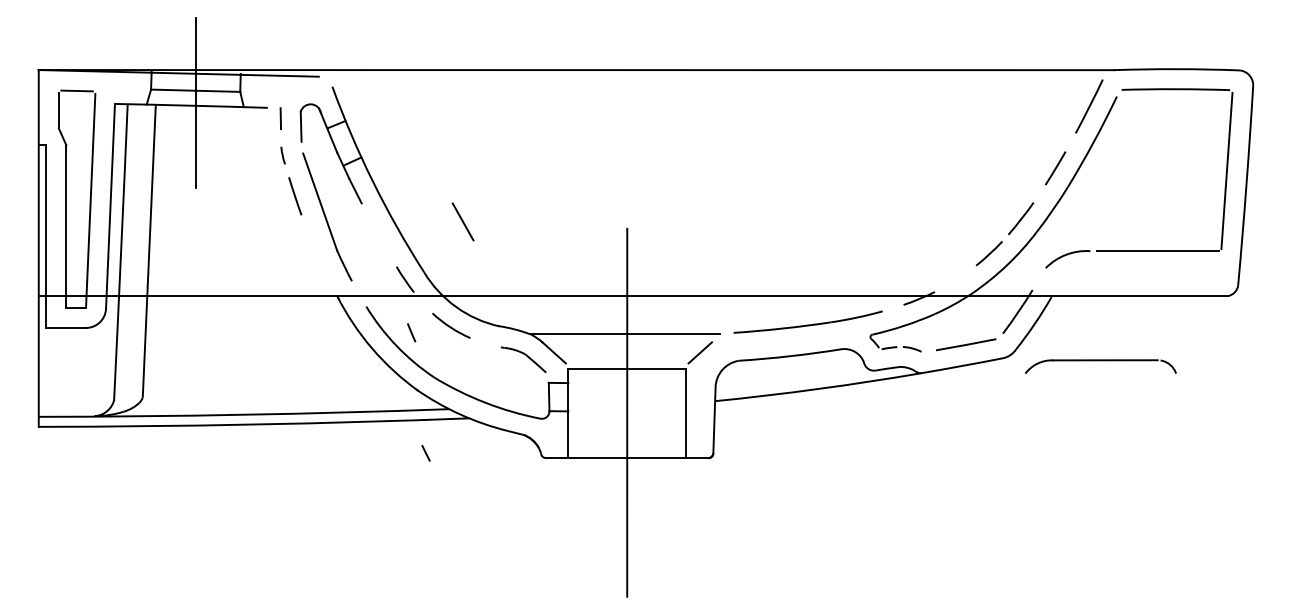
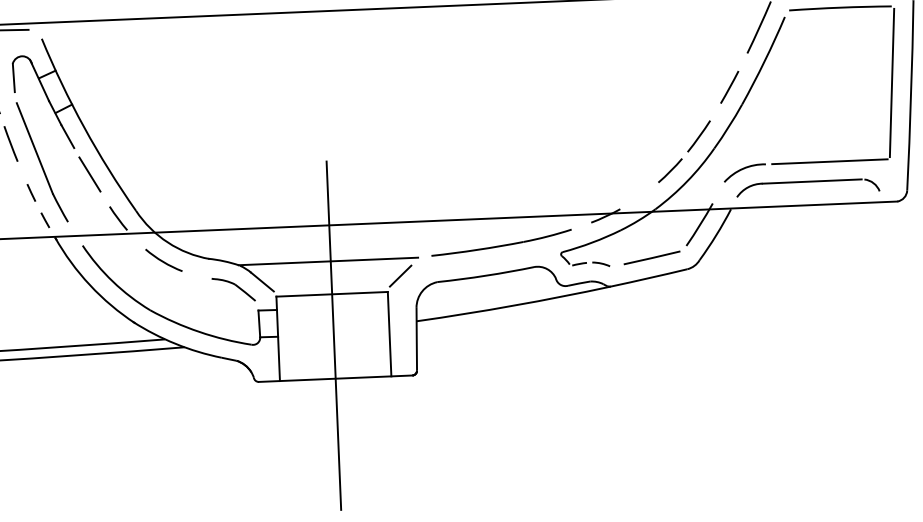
line: (462, 221) -> (89, 174), moved
line: (411, 332) -> (31, 192), moved
part: (1100, 366) -> (807, 187), moved
line: (425, 453) -> (44, 220), moved

